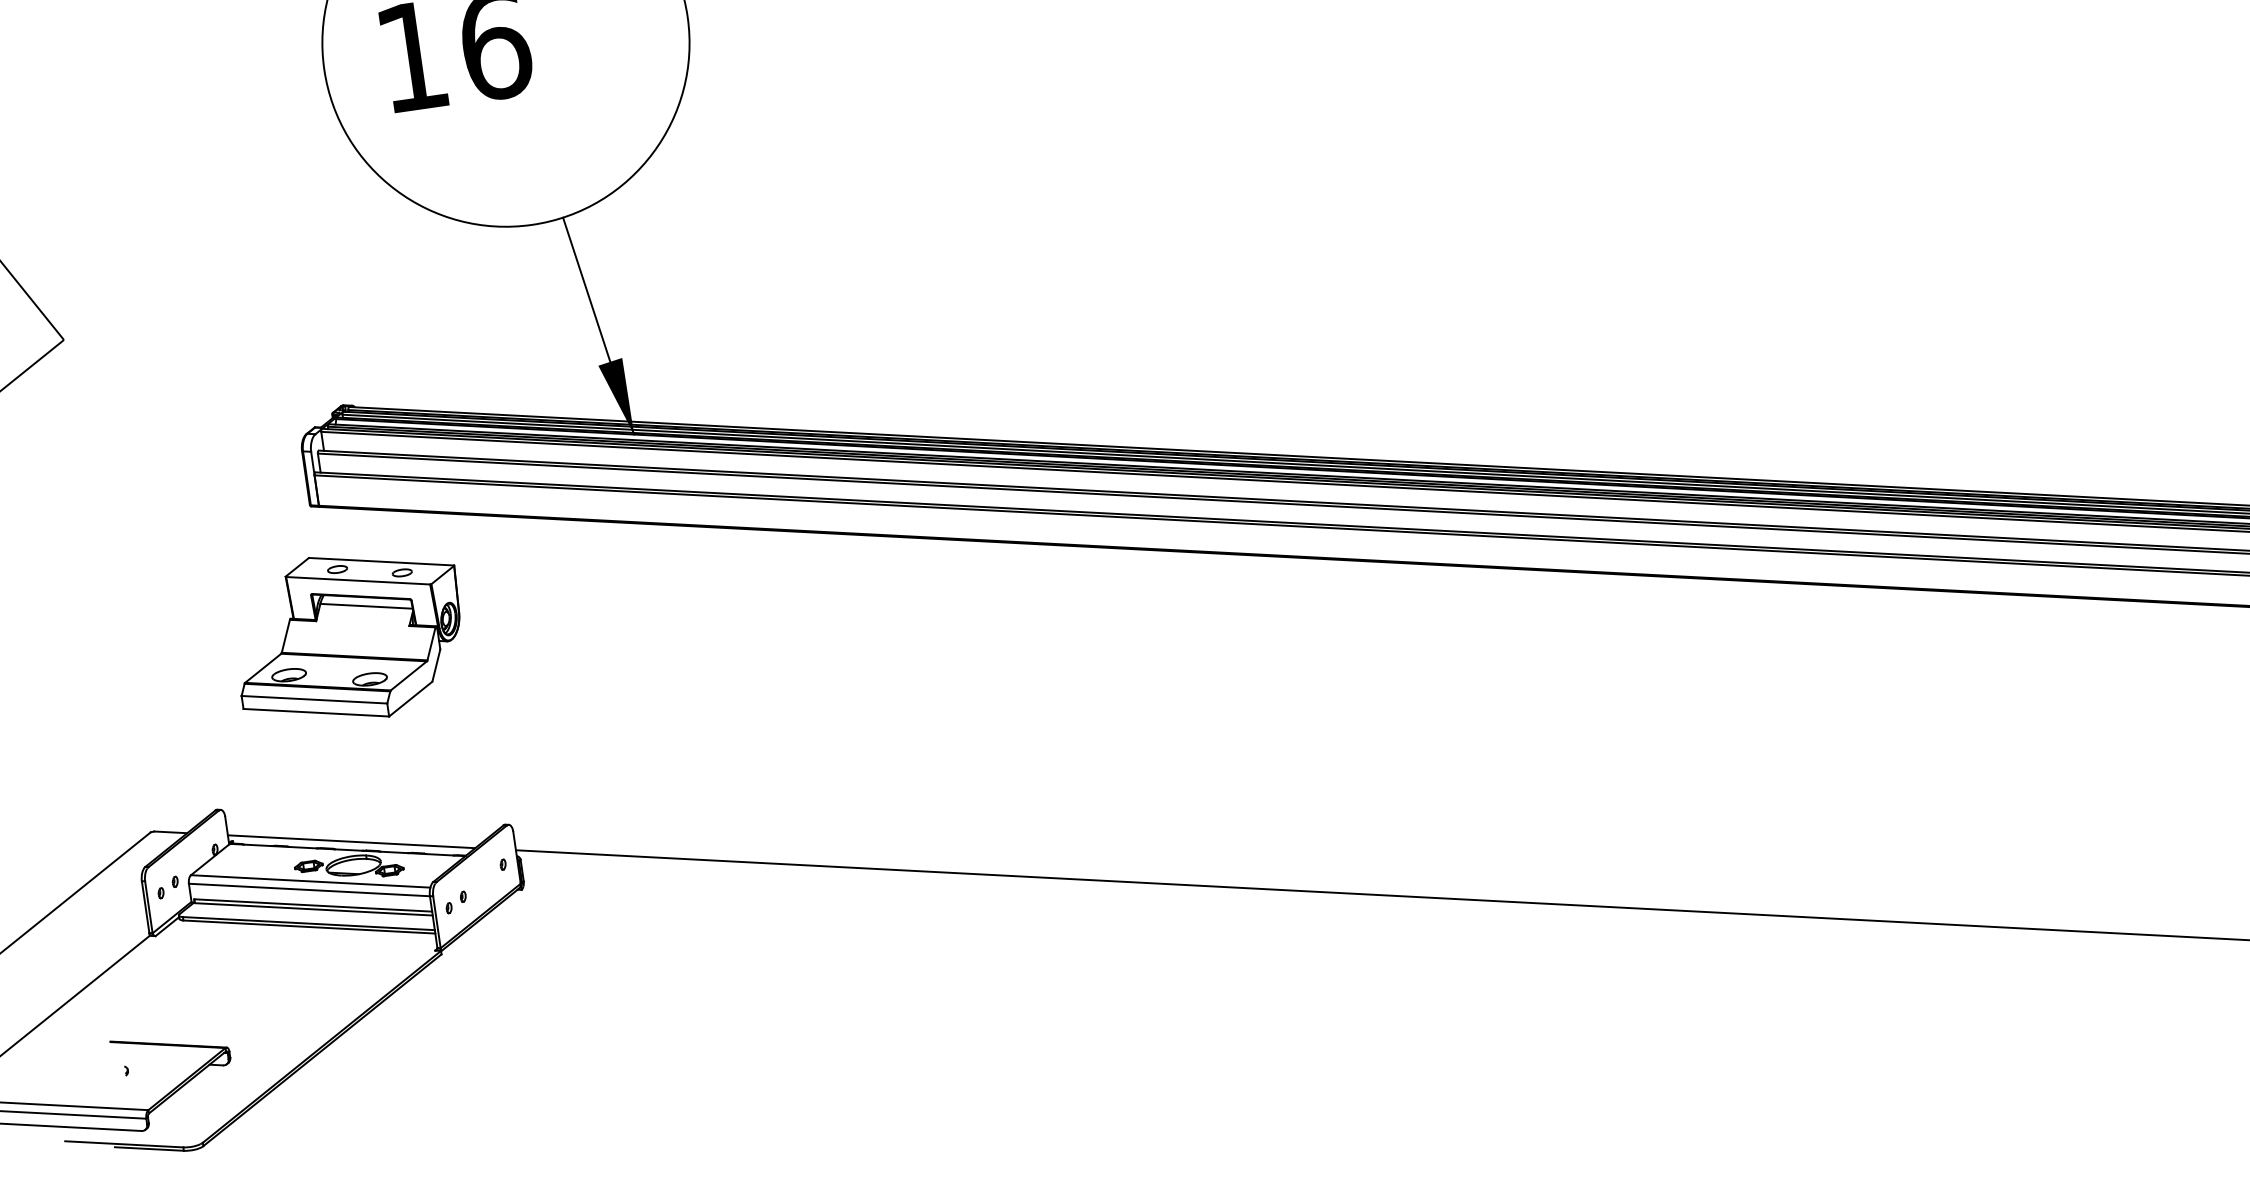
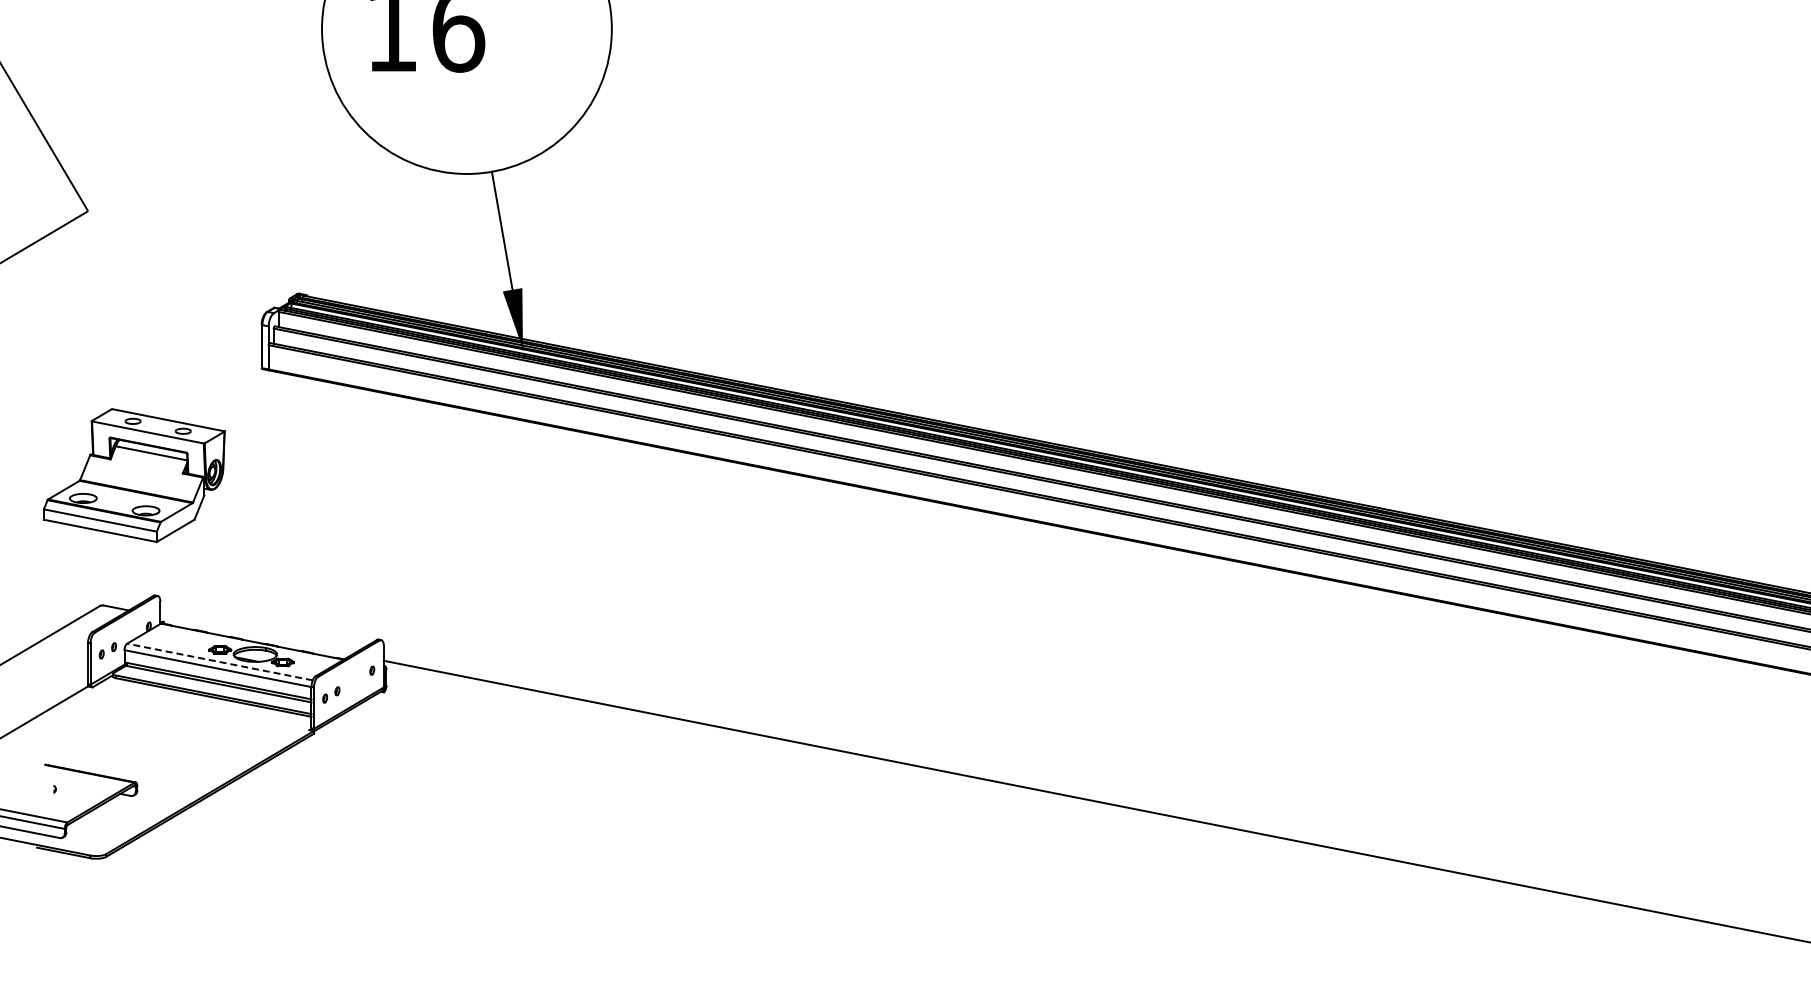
part: (347, 637) -> (133, 475), moved
line: (351, 841) -> (256, 635), removed
line: (311, 881) -> (220, 662), solid -> dashed

